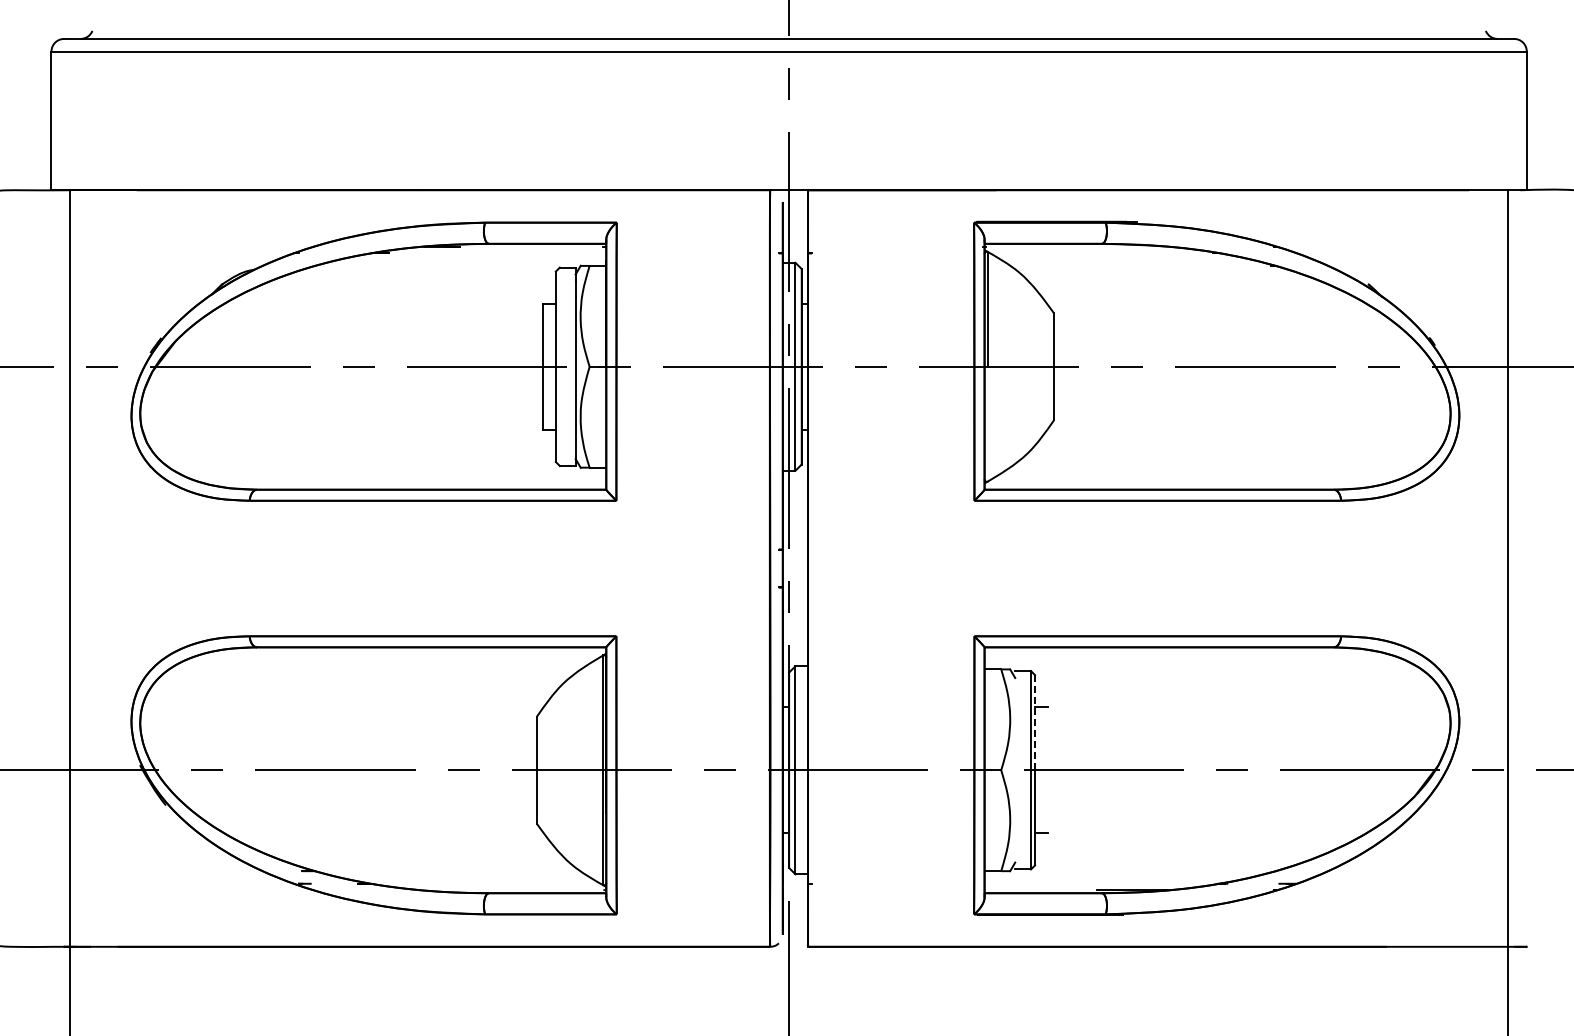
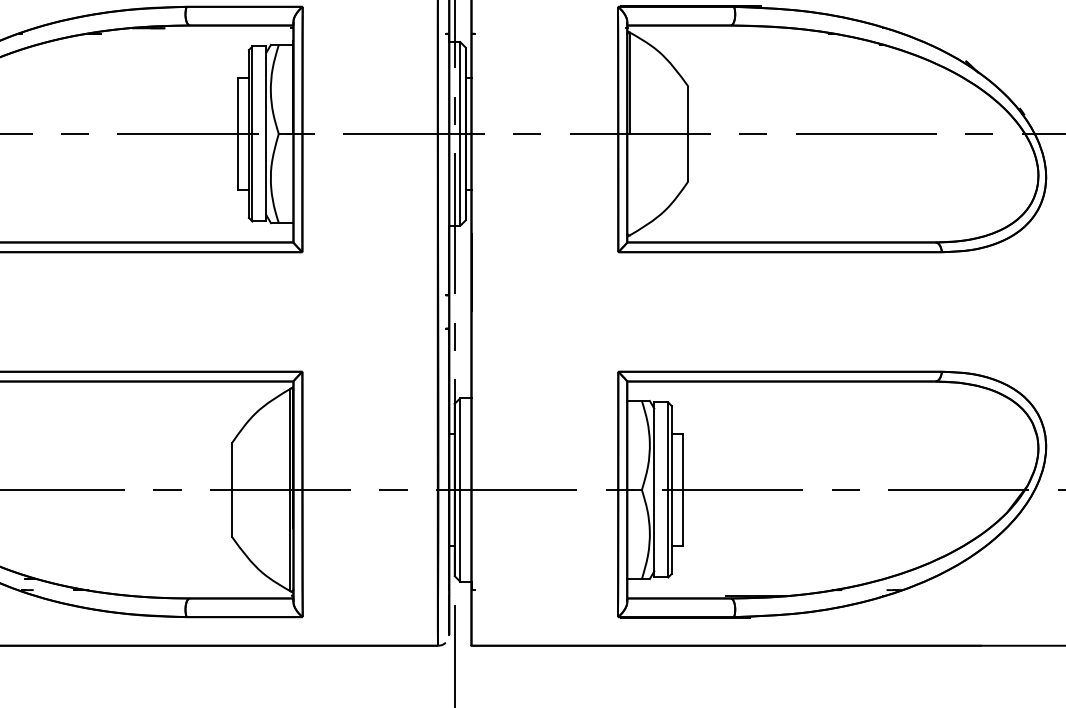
line: (559, 366) -> (252, 133), added
line: (1035, 722) -> (672, 447), dashed -> solid
line: (1015, 770) -> (654, 490), added
line: (1047, 770) -> (682, 490), added

